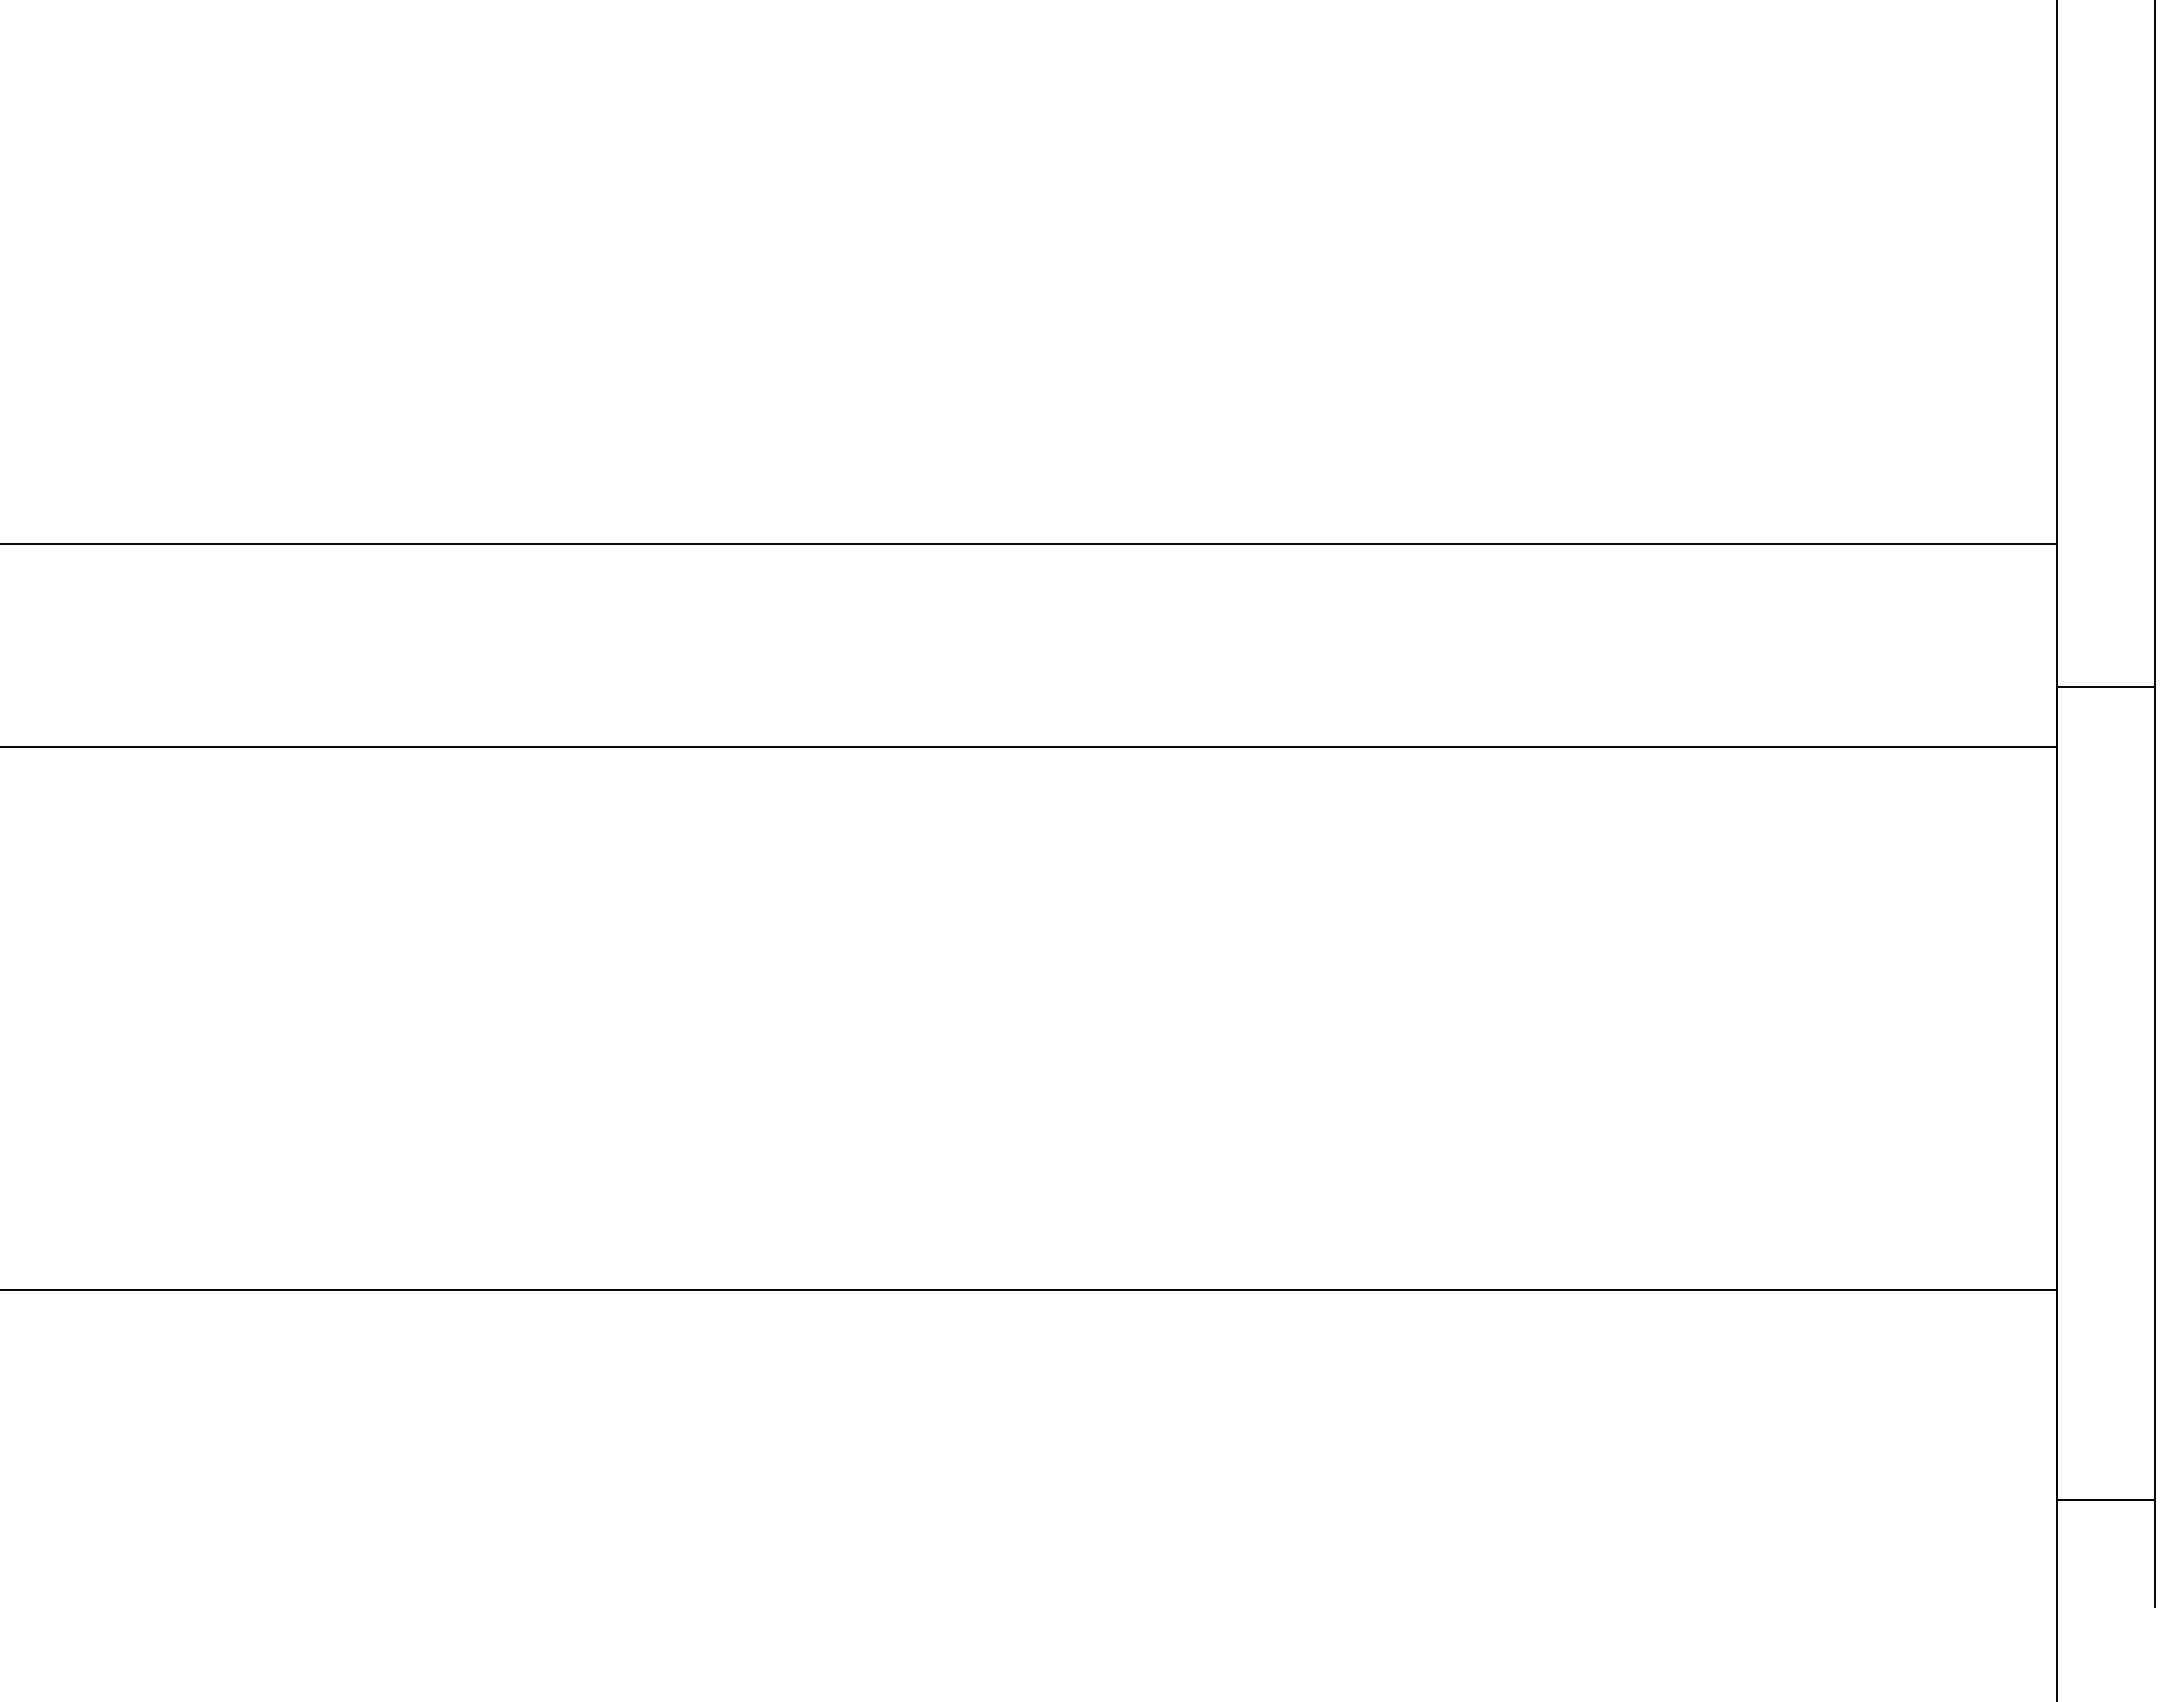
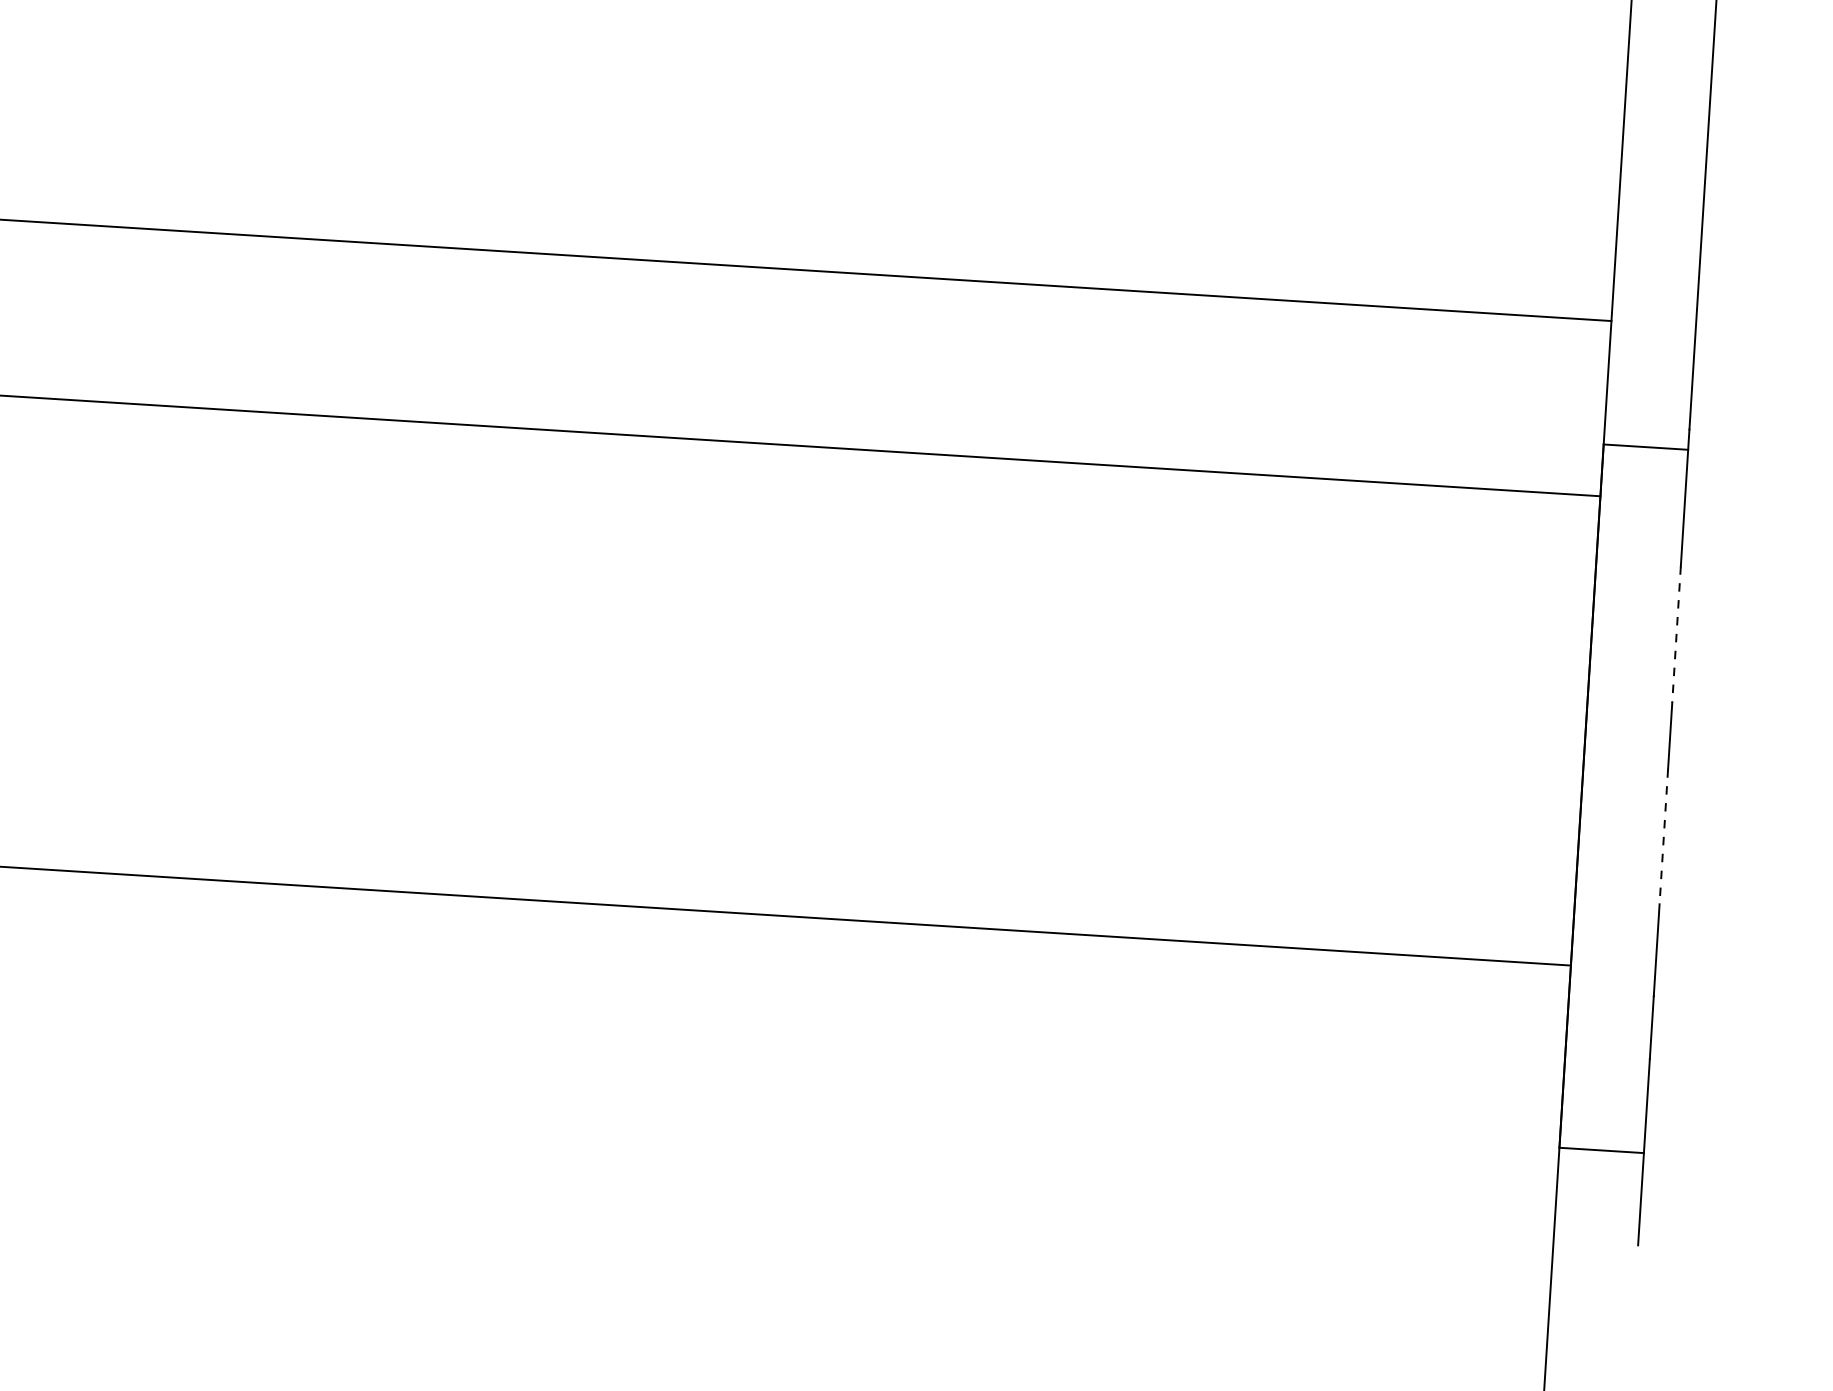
line: (2155, 900) -> (1676, 634), solid -> dashed
line: (2155, 1134) -> (1664, 836), solid -> dashed

